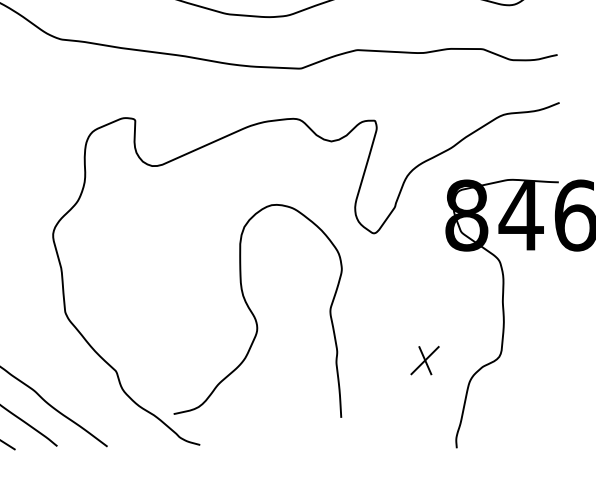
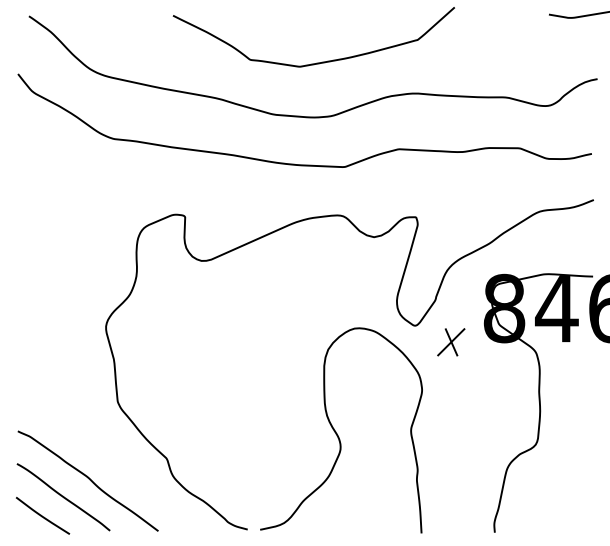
curve: (253, 314) -> (337, 433), moved
part: (425, 360) -> (451, 342), moved

